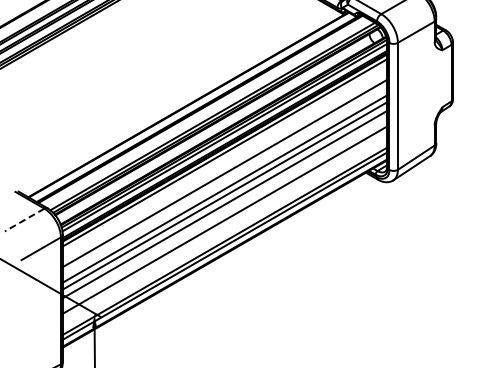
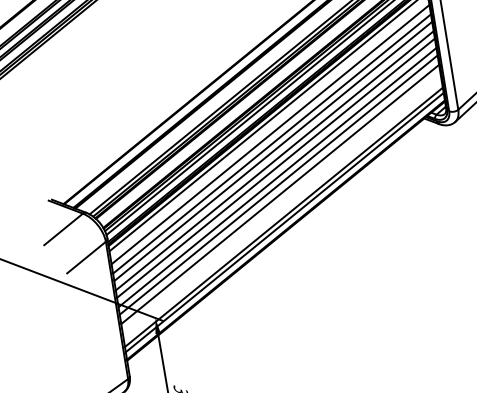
line: (224, 164) -> (269, 134), added
line: (224, 179) -> (272, 150), added
line: (224, 211) -> (278, 185), added
line: (24, 220) -> (63, 229), dashed -> solid

